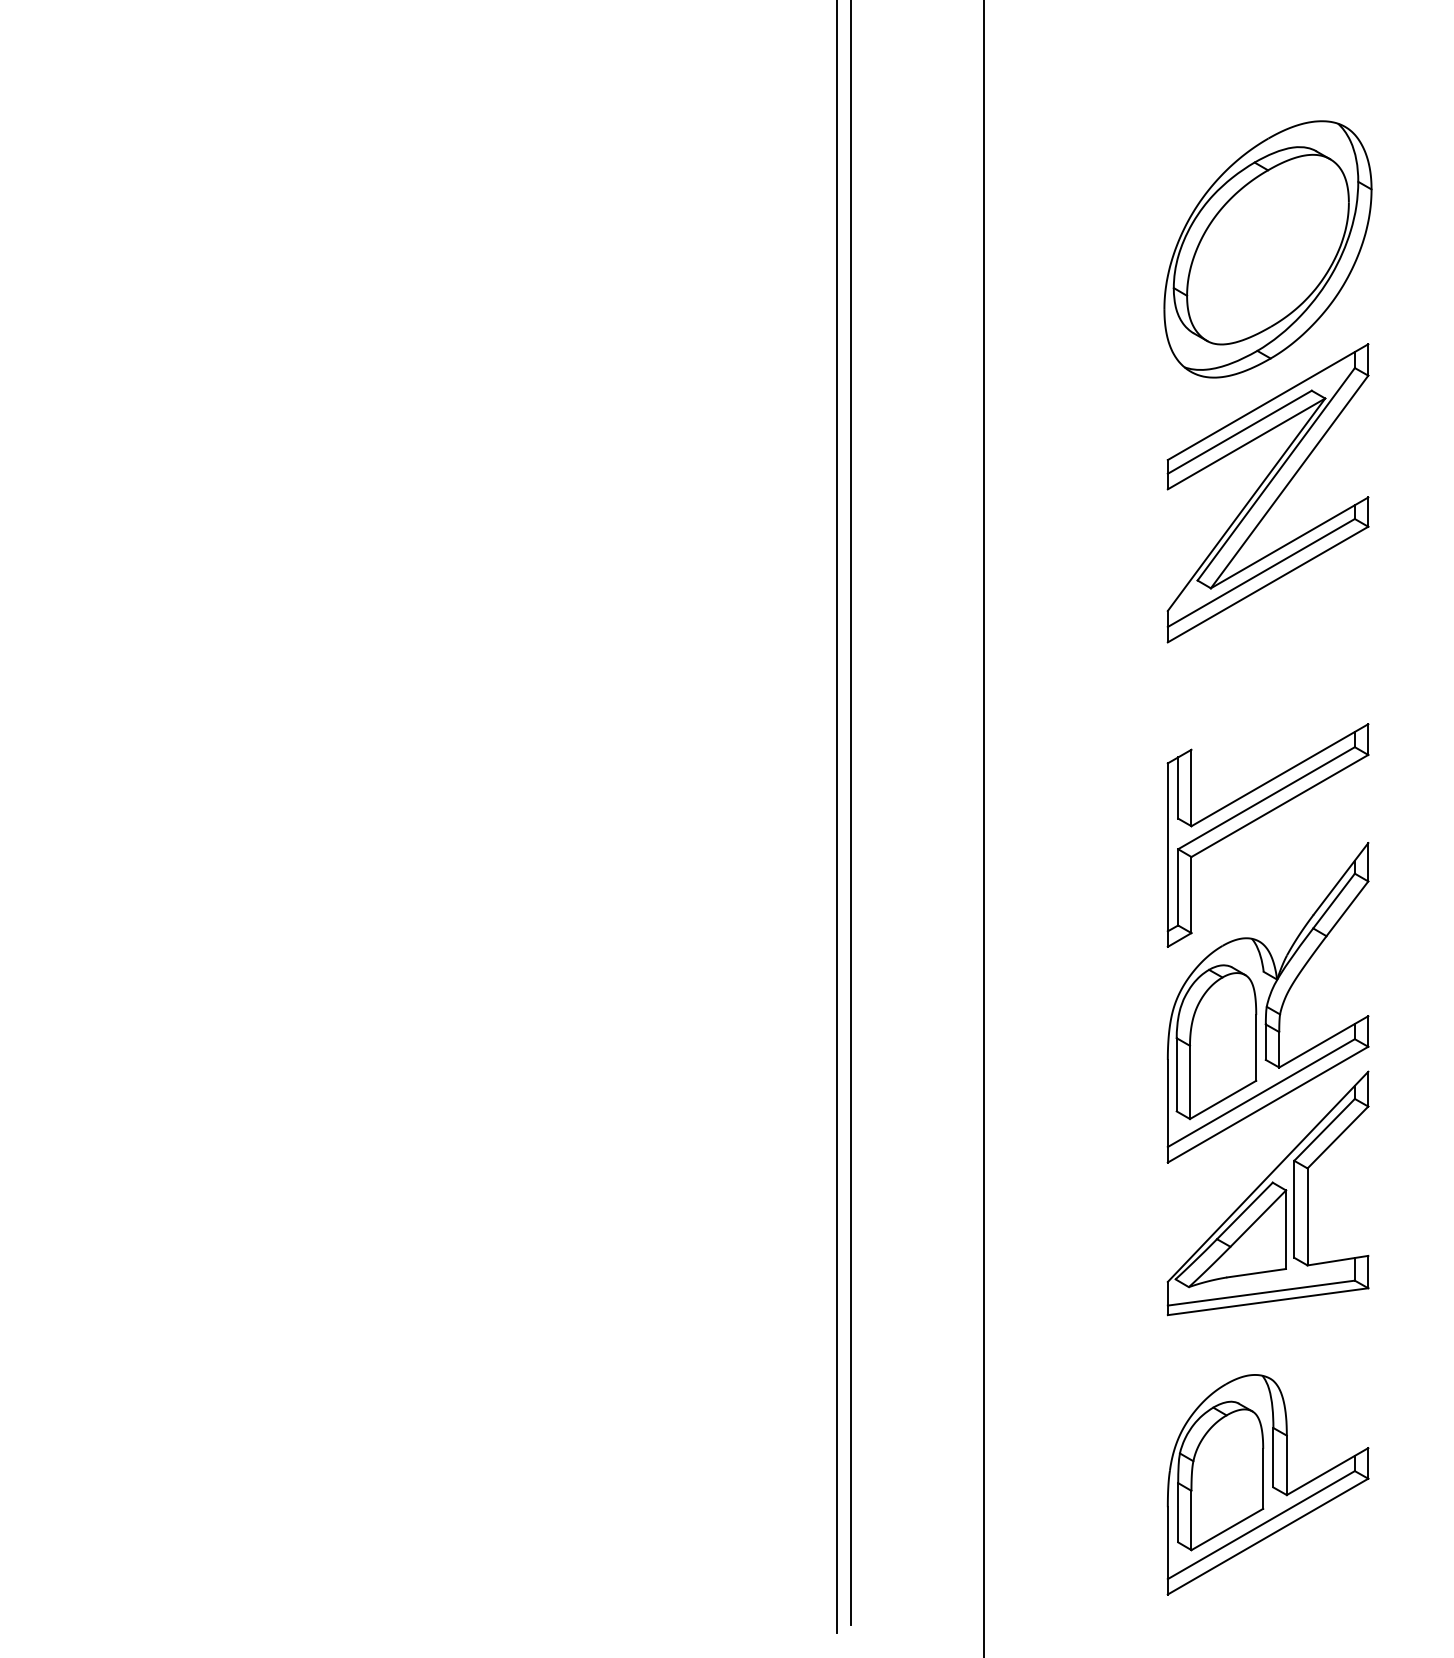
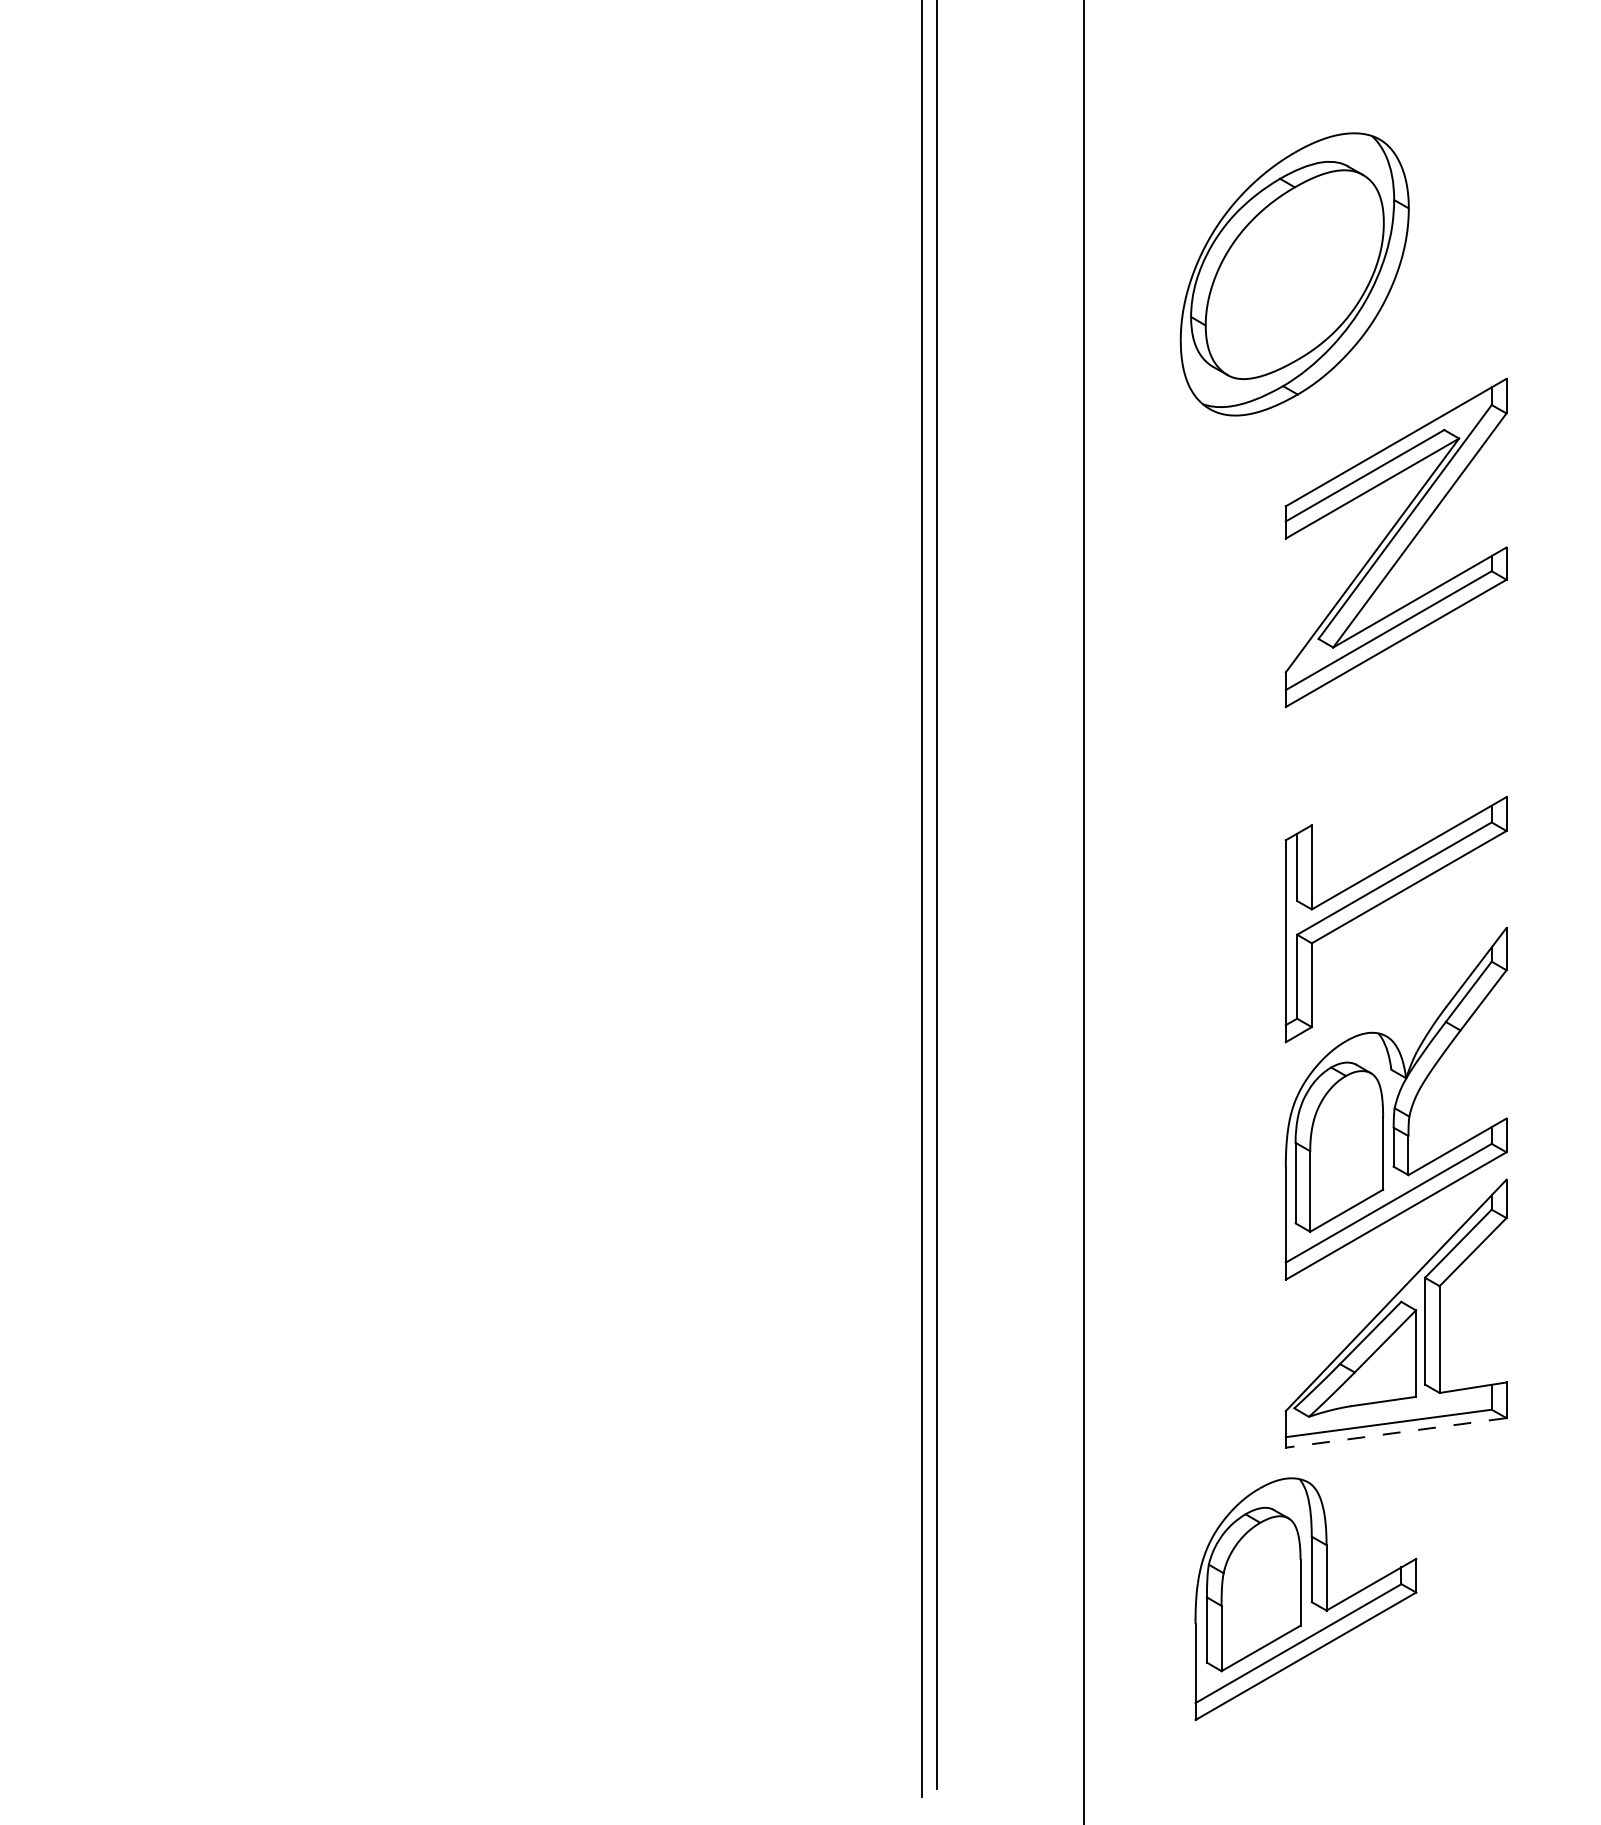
part: (1267, 249) -> (1294, 274), moved
line: (1267, 1301) -> (1395, 1432), solid -> dashed
part: (1267, 1484) -> (1305, 1598), moved

